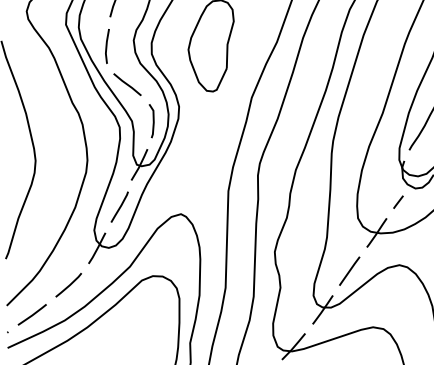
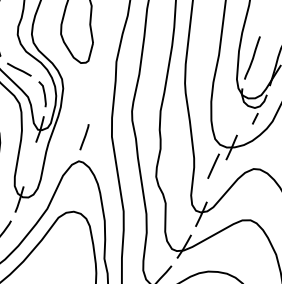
line: (398, 201) -> (255, 118), moved
line: (119, 206) -> (84, 136), moved
line: (349, 270) -> (213, 165), moved

